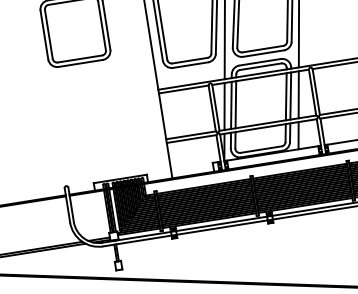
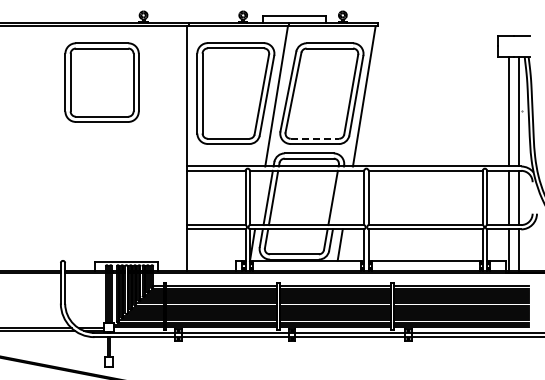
line: (263, 48) -> (315, 138), solid -> dashed
line: (298, 94) -> (347, 197), removed
line: (290, 95) -> (338, 197), removed
line: (223, 106) -> (259, 197), removed

